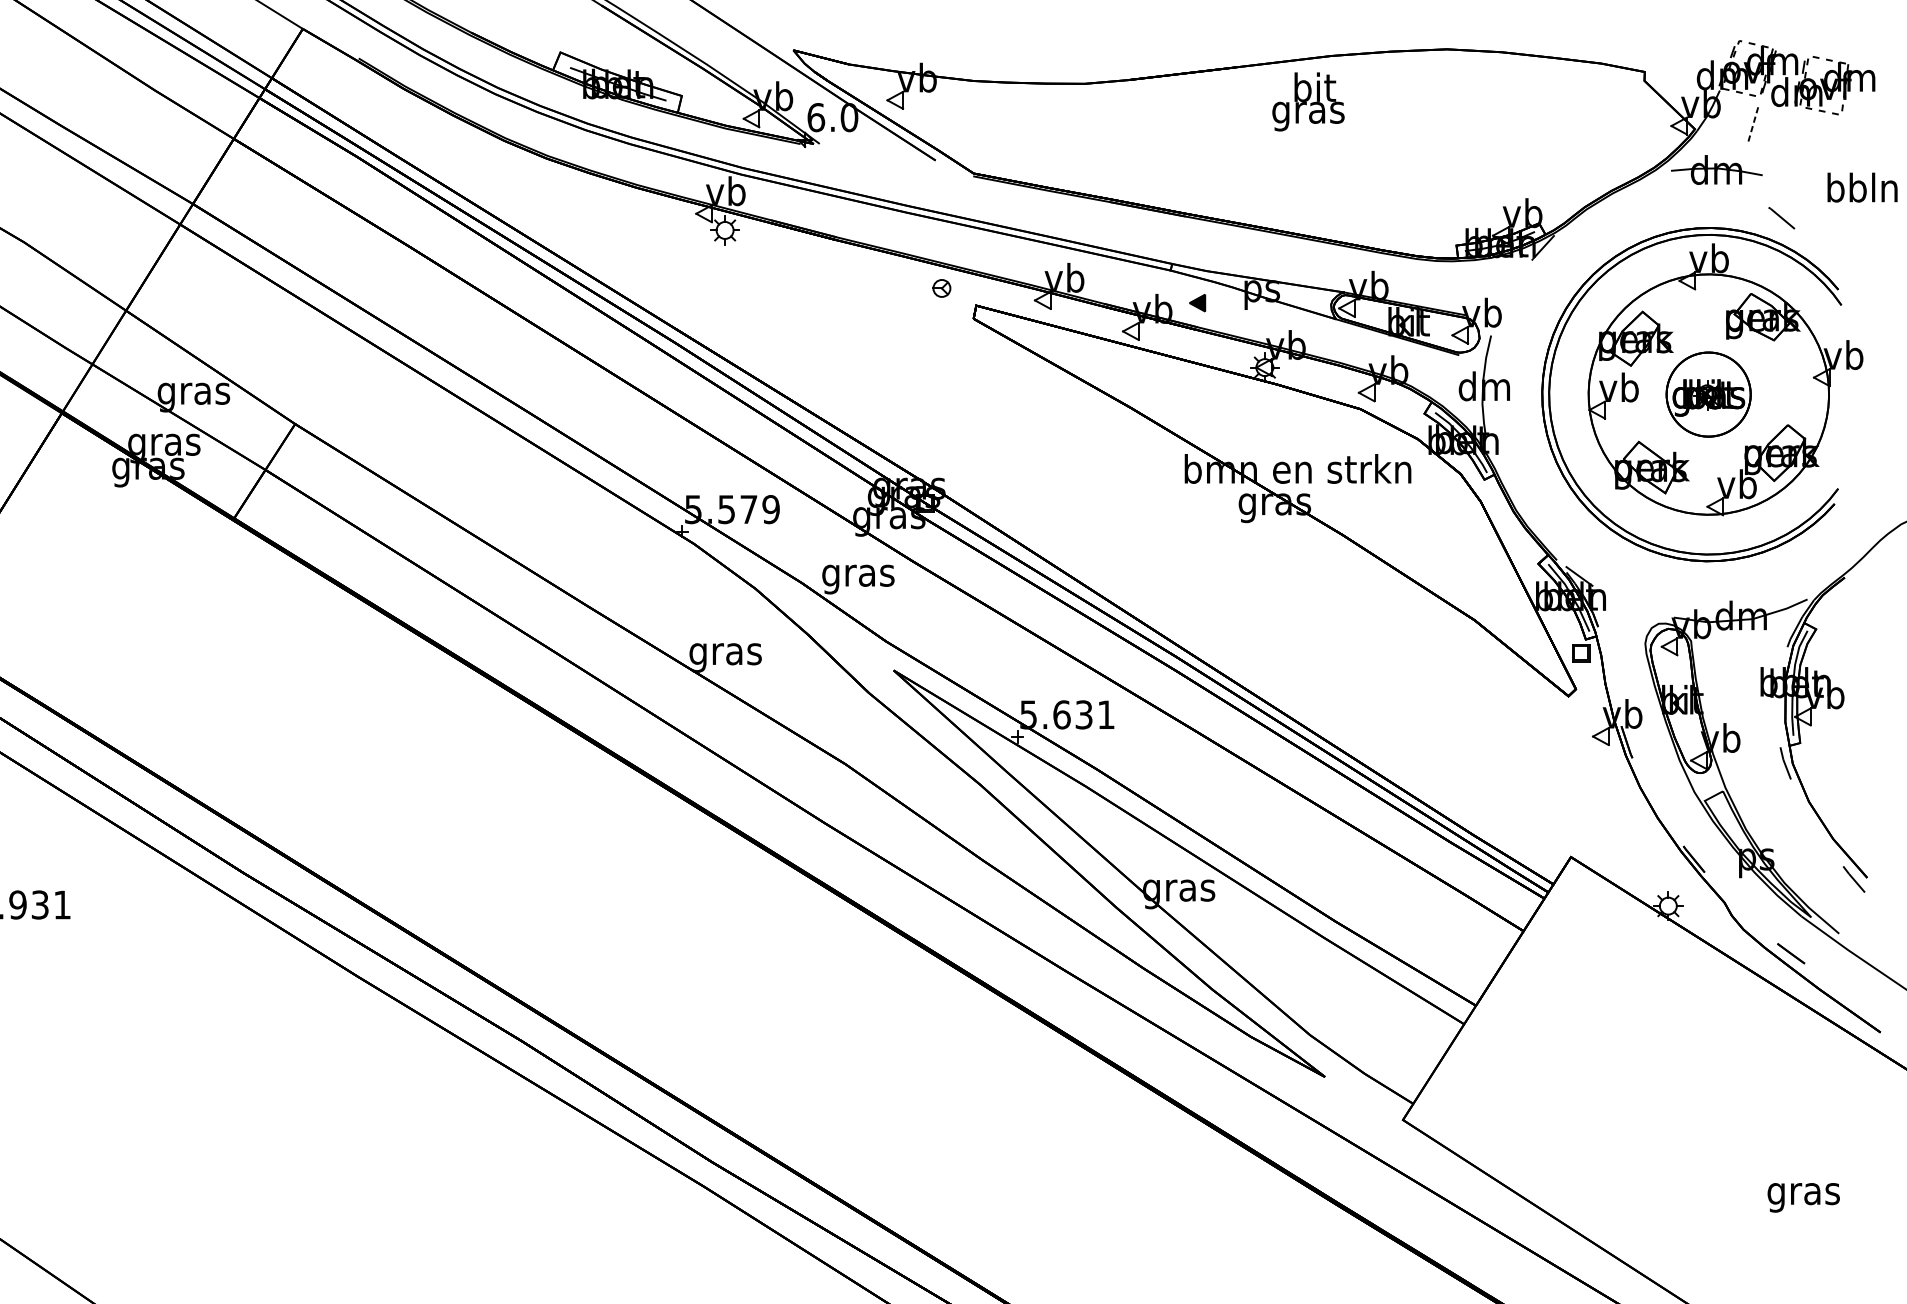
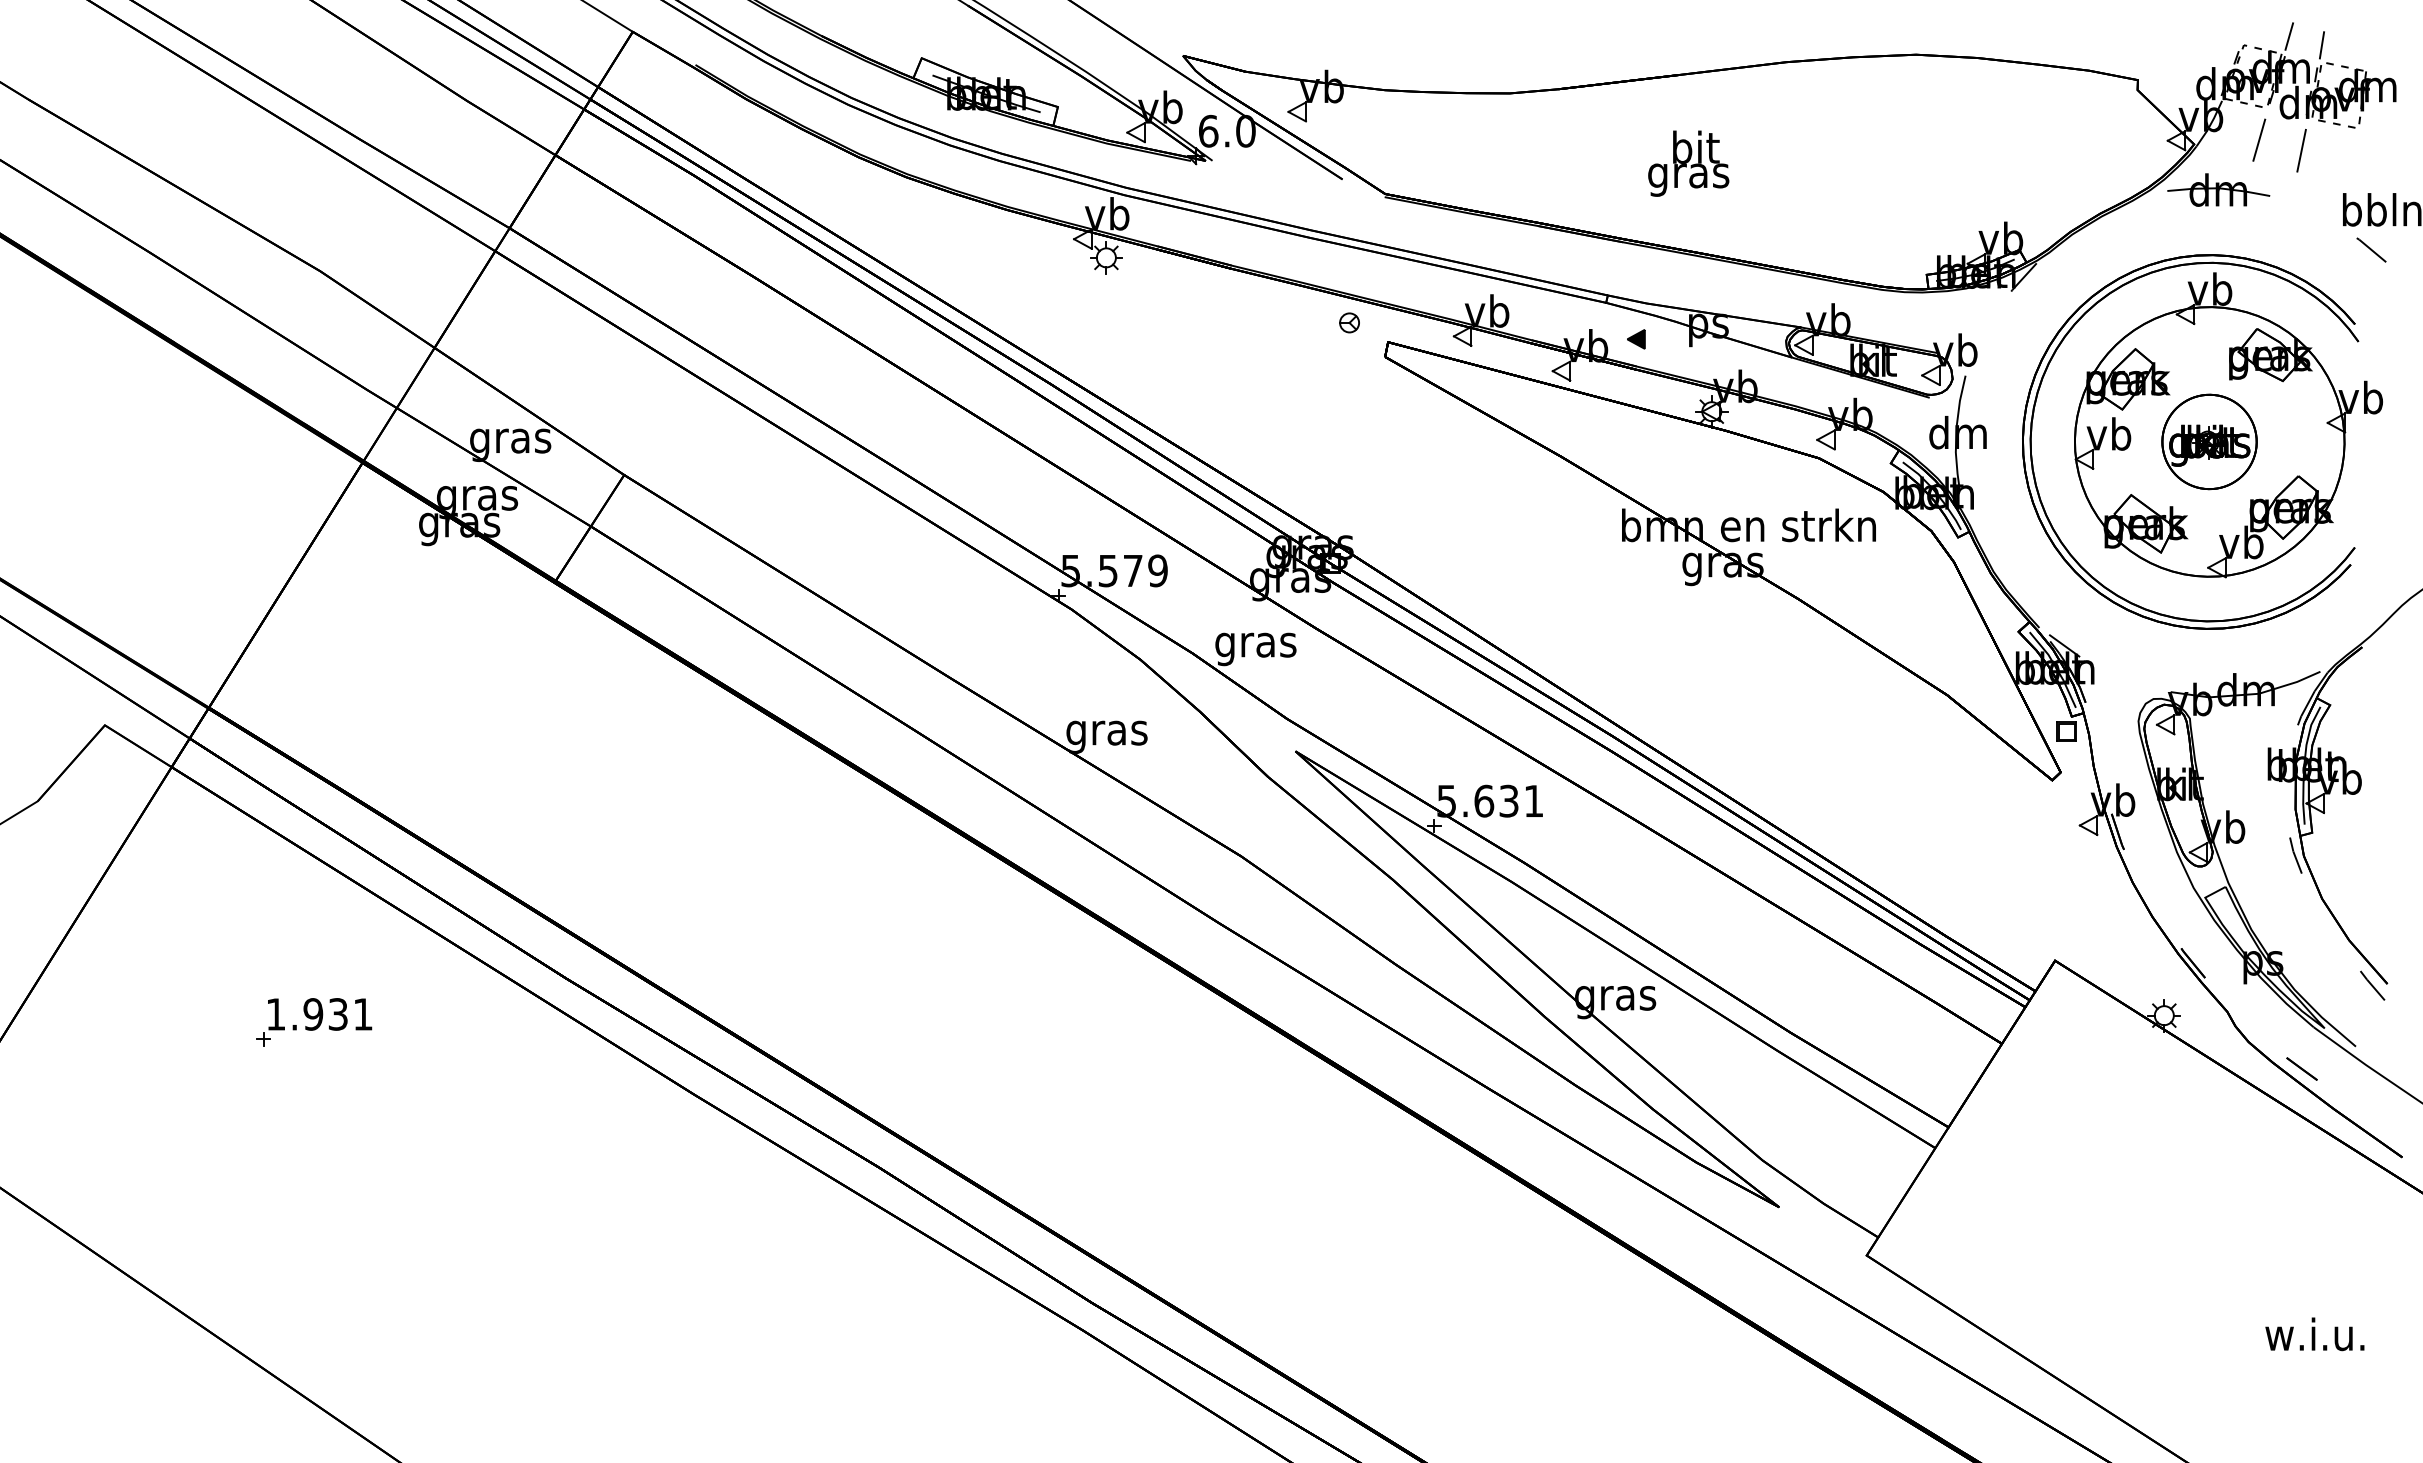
line: (1779, 33) -> (2289, 36), added
line: (1808, 41) -> (2321, 45), added
text: (1308, 101) -> (1688, 163), moved
line: (1753, 125) -> (2259, 140), dashed -> solid
line: (1790, 134) -> (2301, 150), added
line: (1781, 217) -> (2371, 249), moved
text: (1802, 1193) -> (2314, 1338), gras -> w.i.u.

